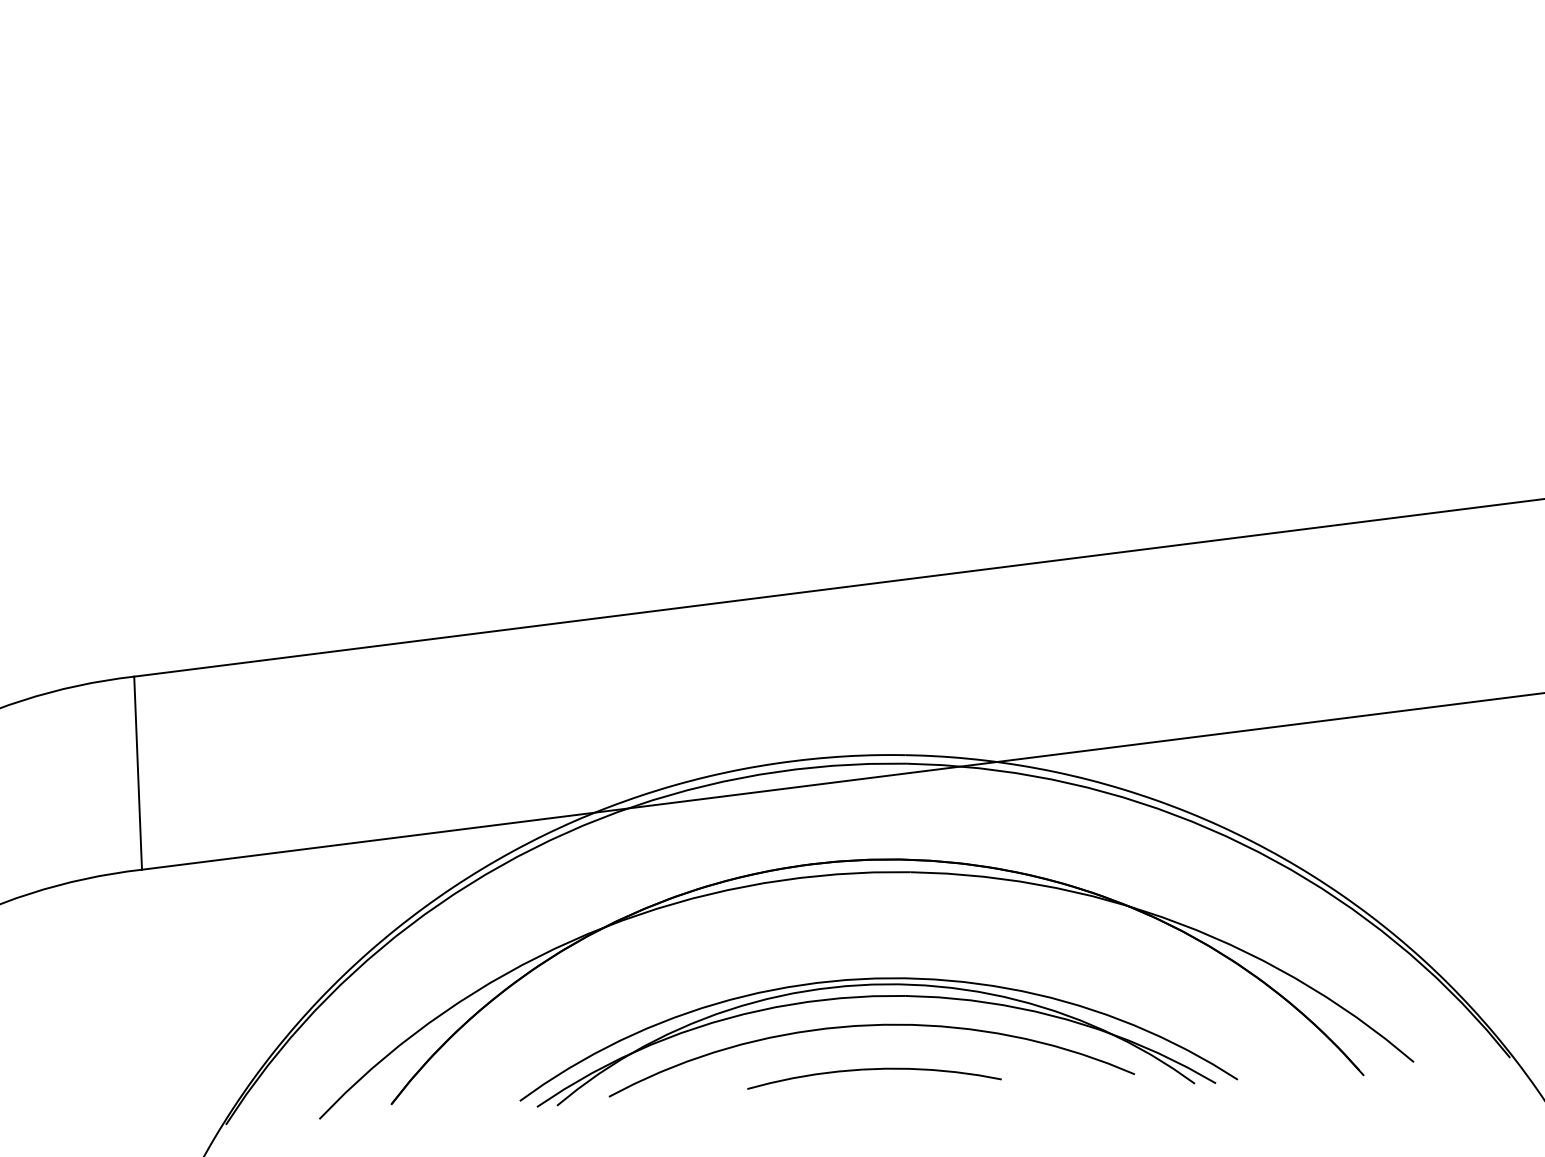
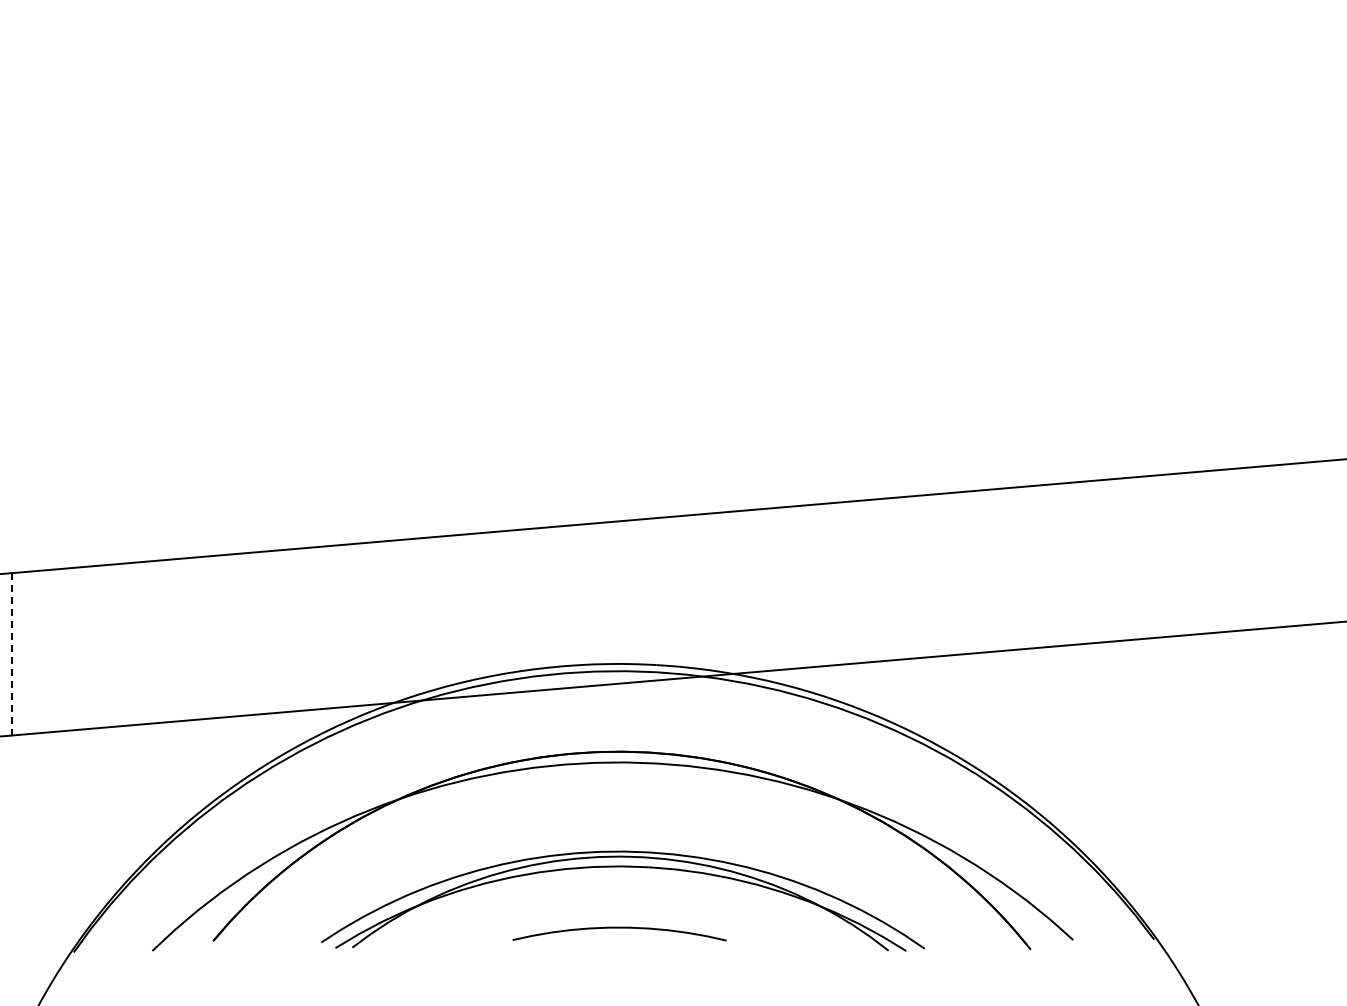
line: (137, 772) -> (11, 653), solid -> dashed
curve: (869, 1026) -> (617, 891), removed

